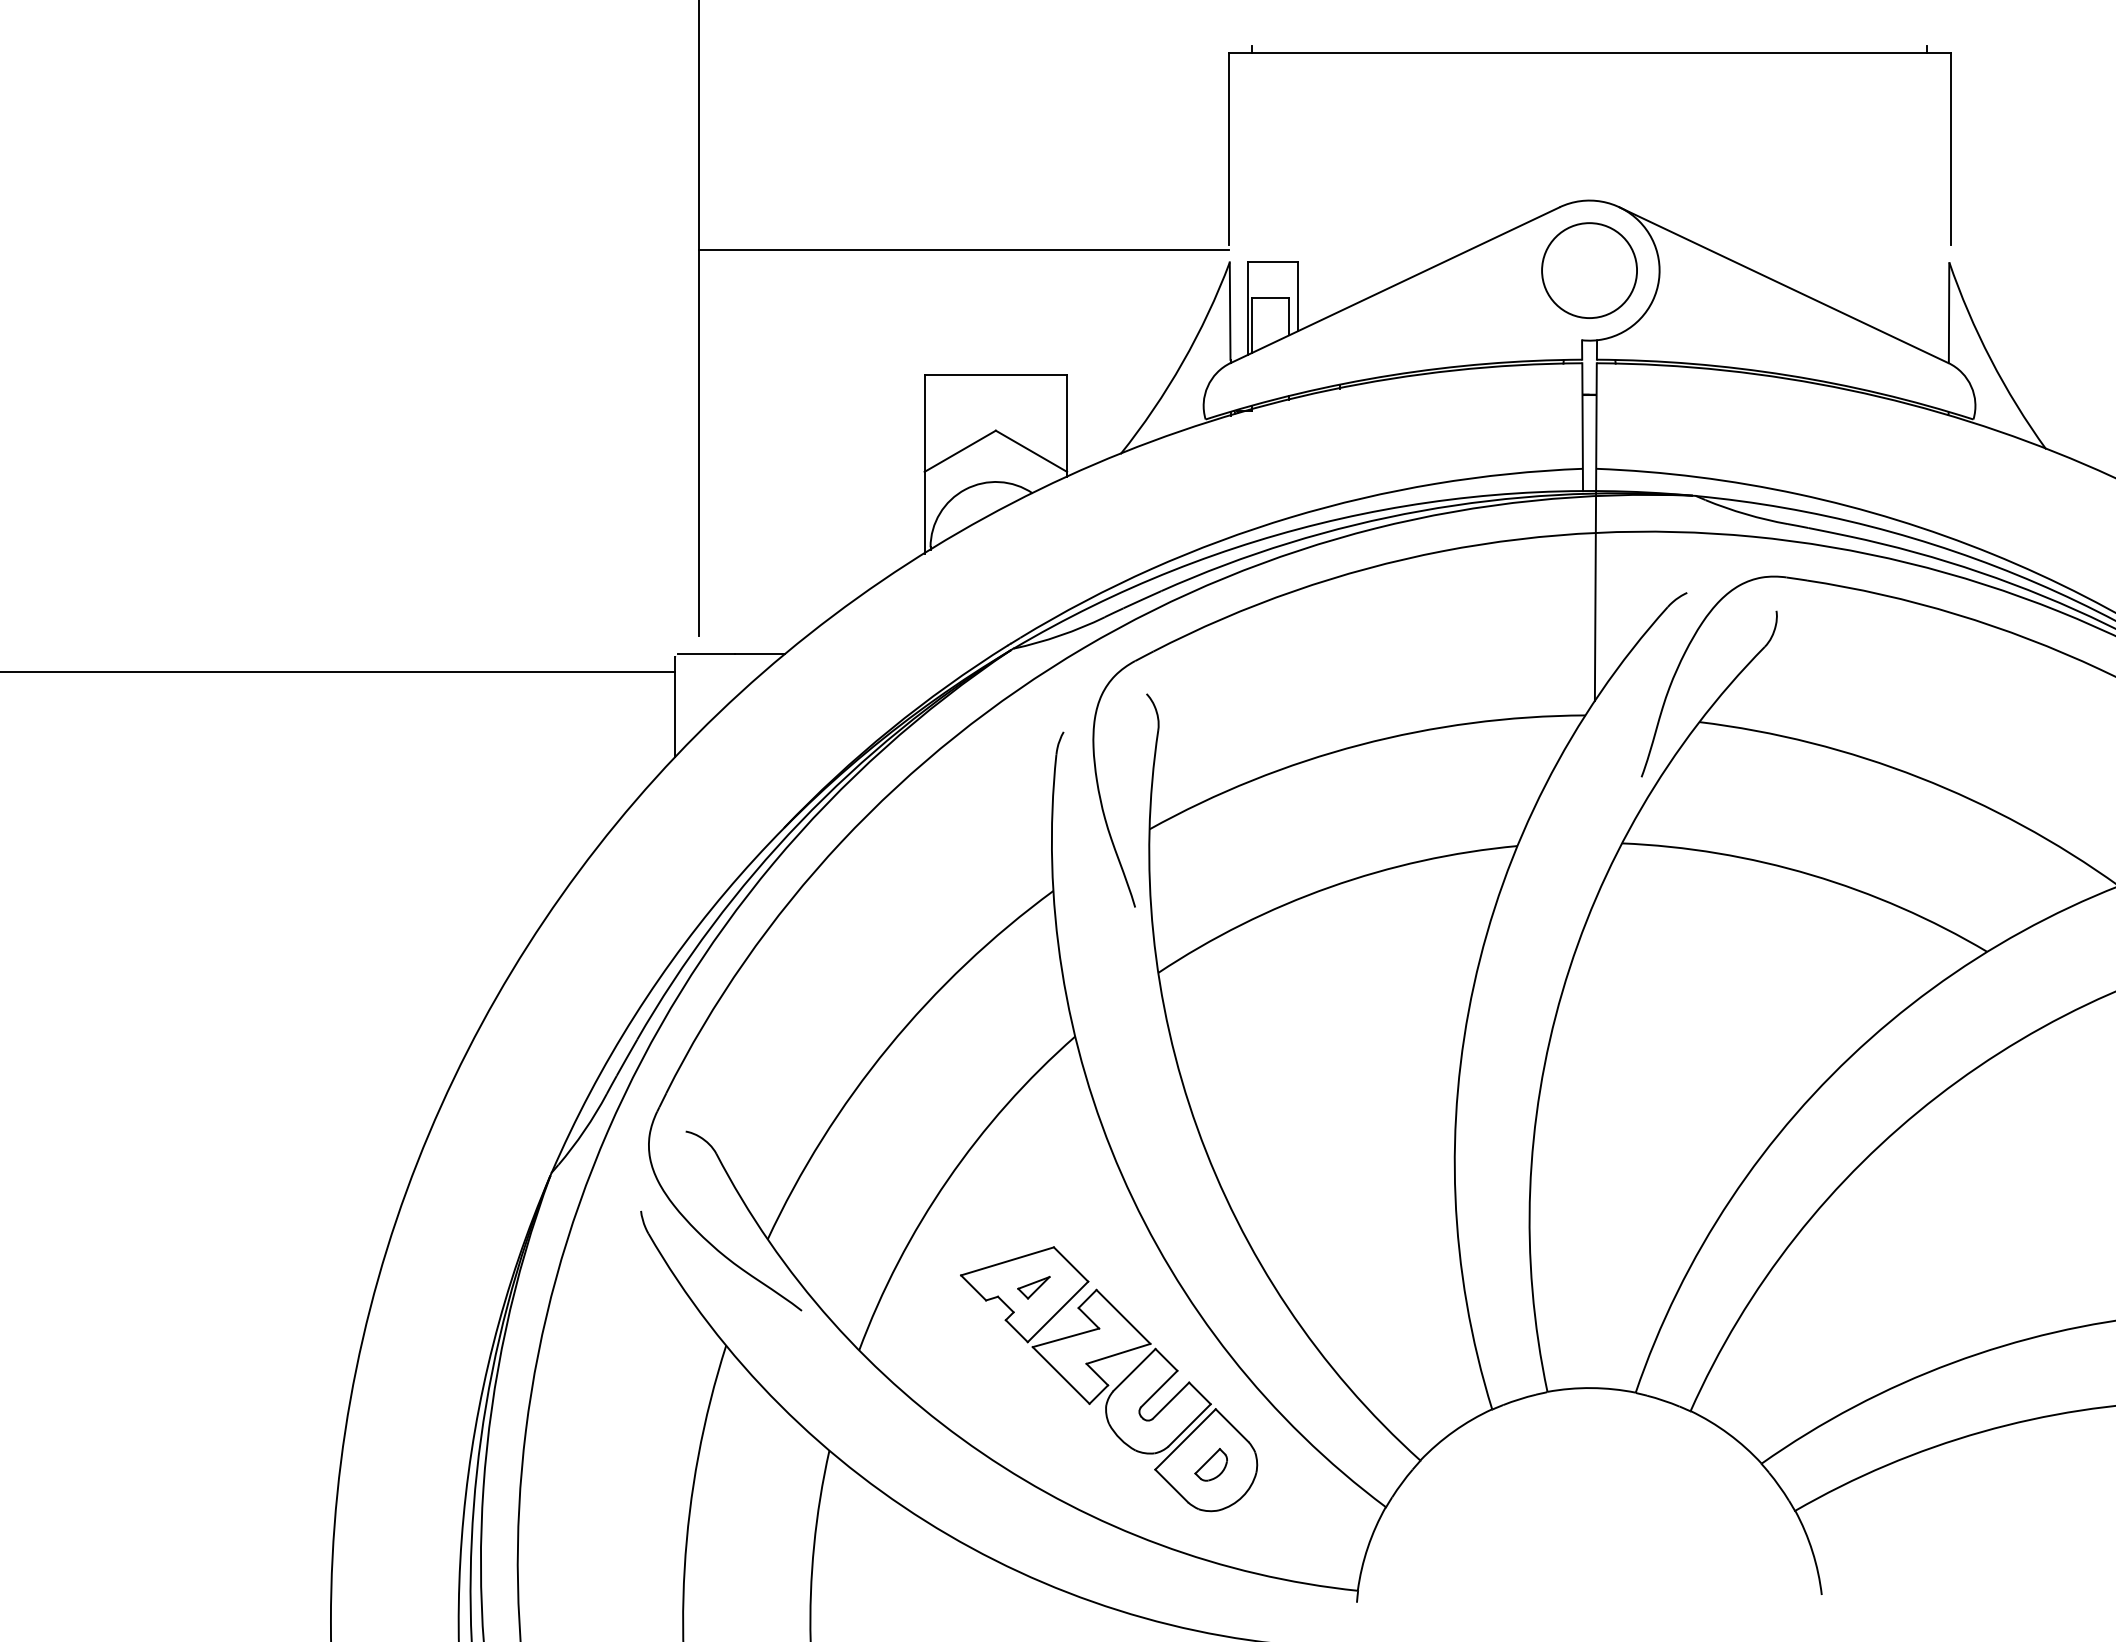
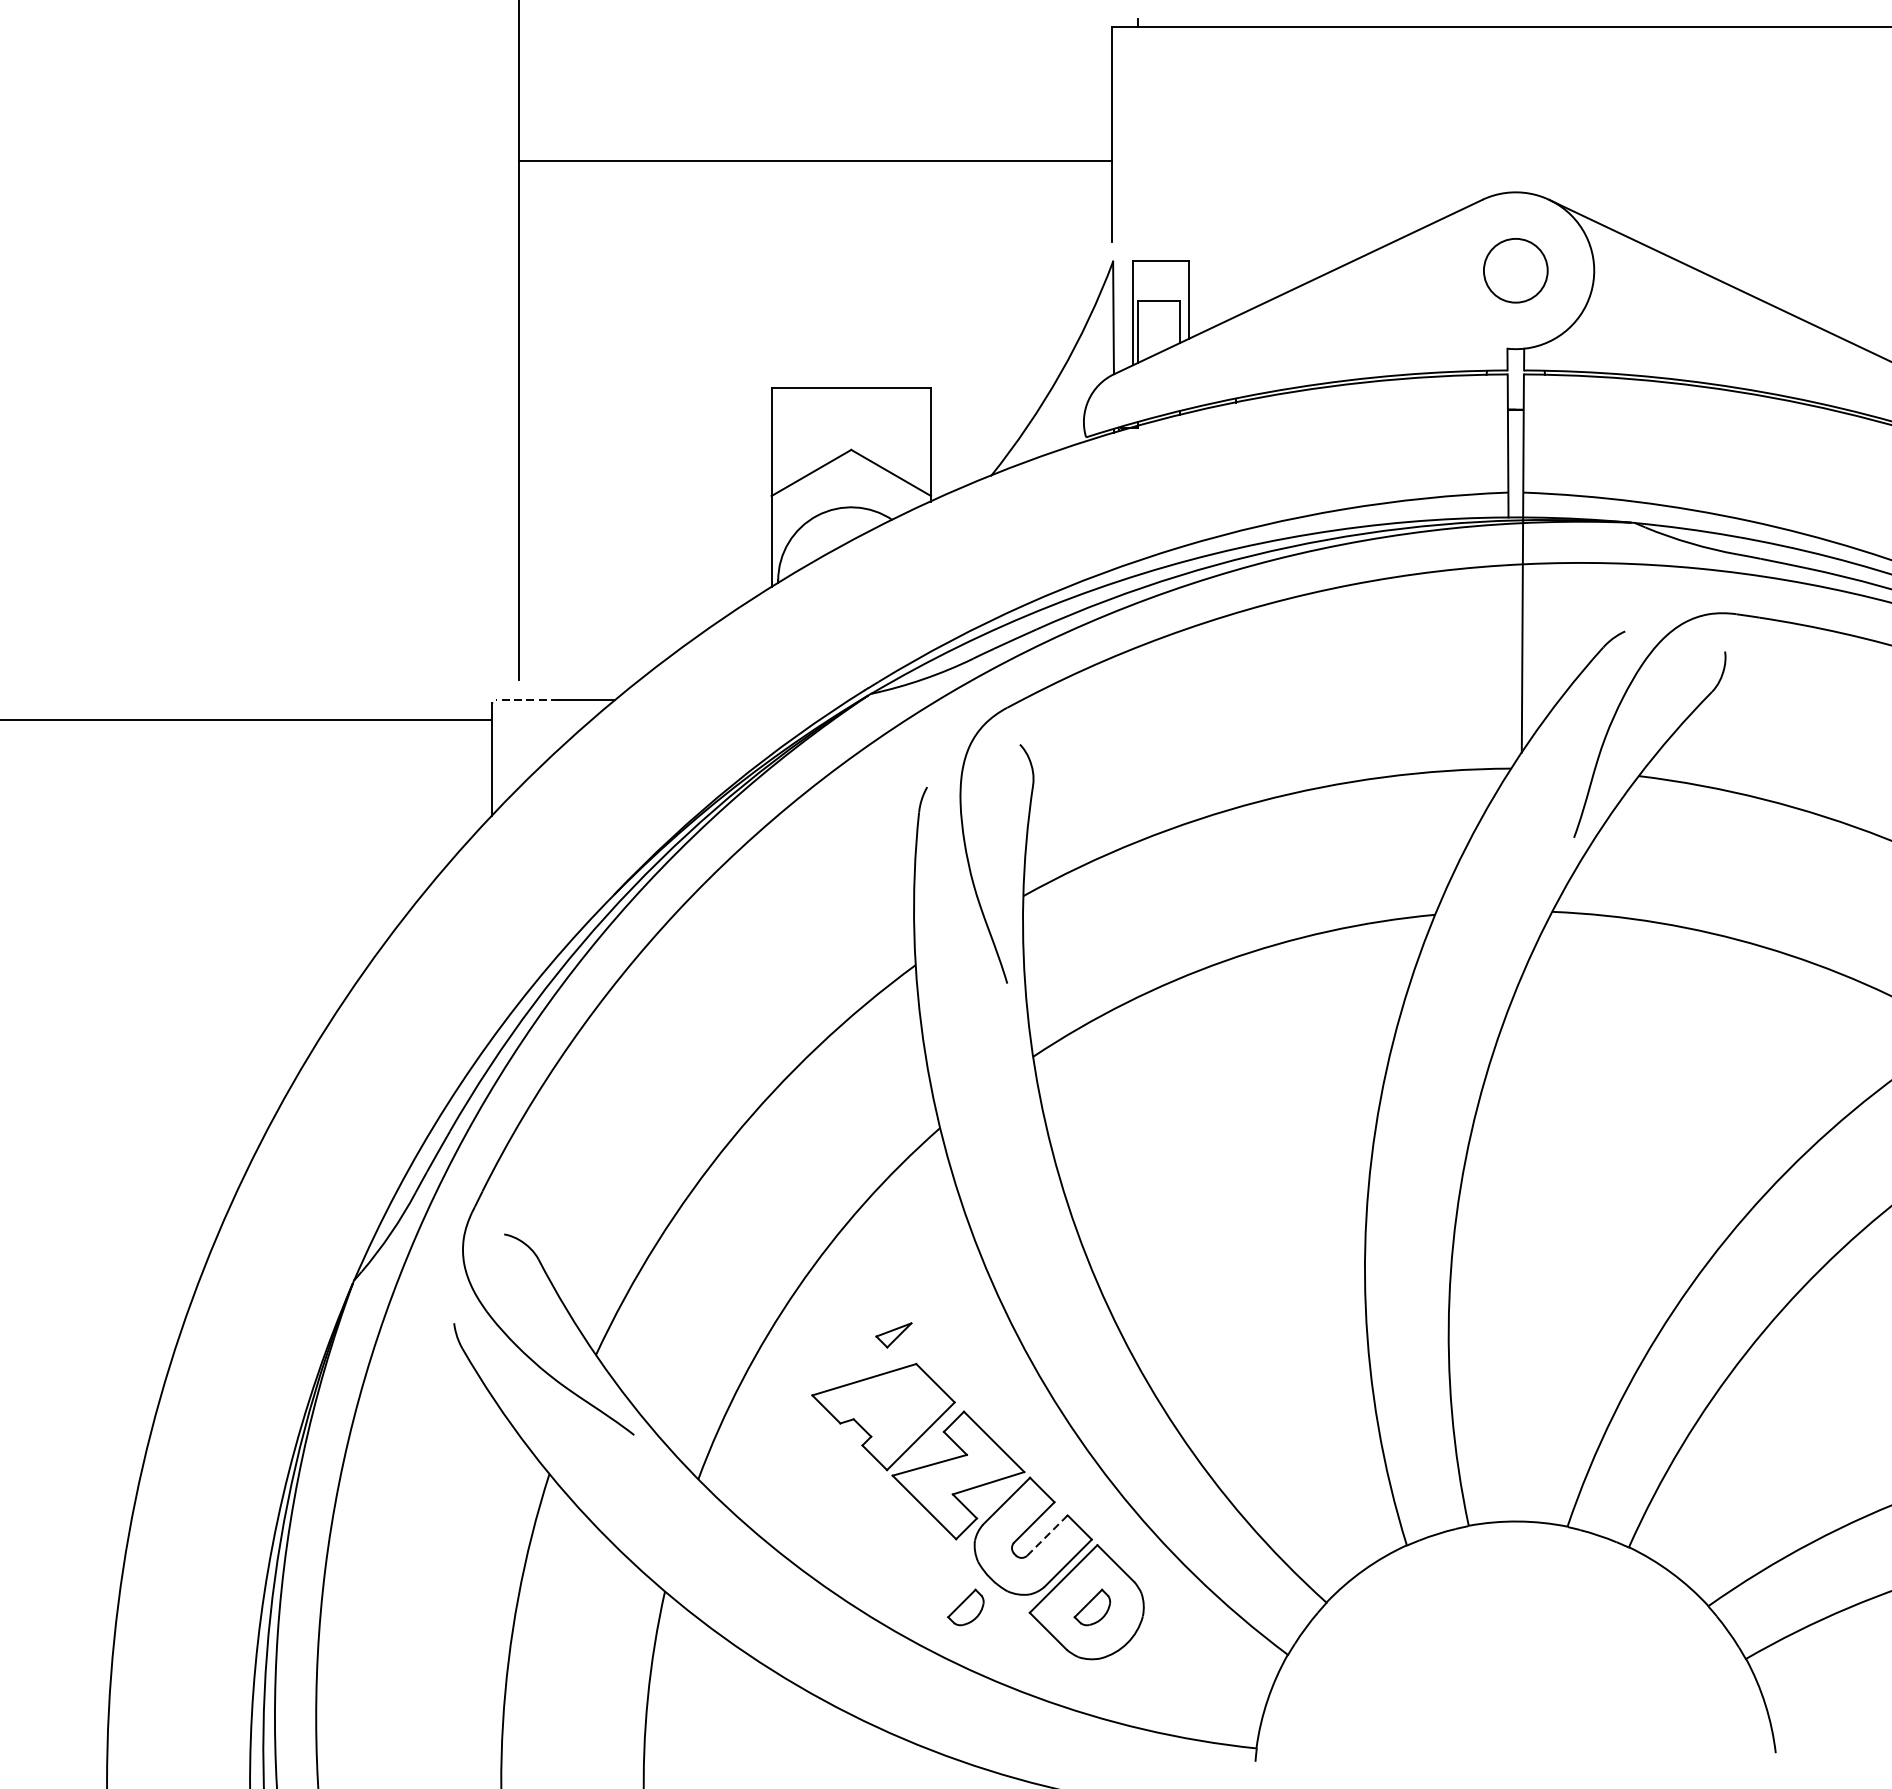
line: (963, 250) -> (815, 160), moved
circle: (1589, 270) -> (1515, 270), size x0.6
line: (705, 654) -> (526, 700), solid -> dashed
part: (1033, 1287) -> (893, 1335), moved
line: (1171, 1400) -> (1047, 1535), solid -> dashed
part: (1097, 1464) -> (965, 1607), added

